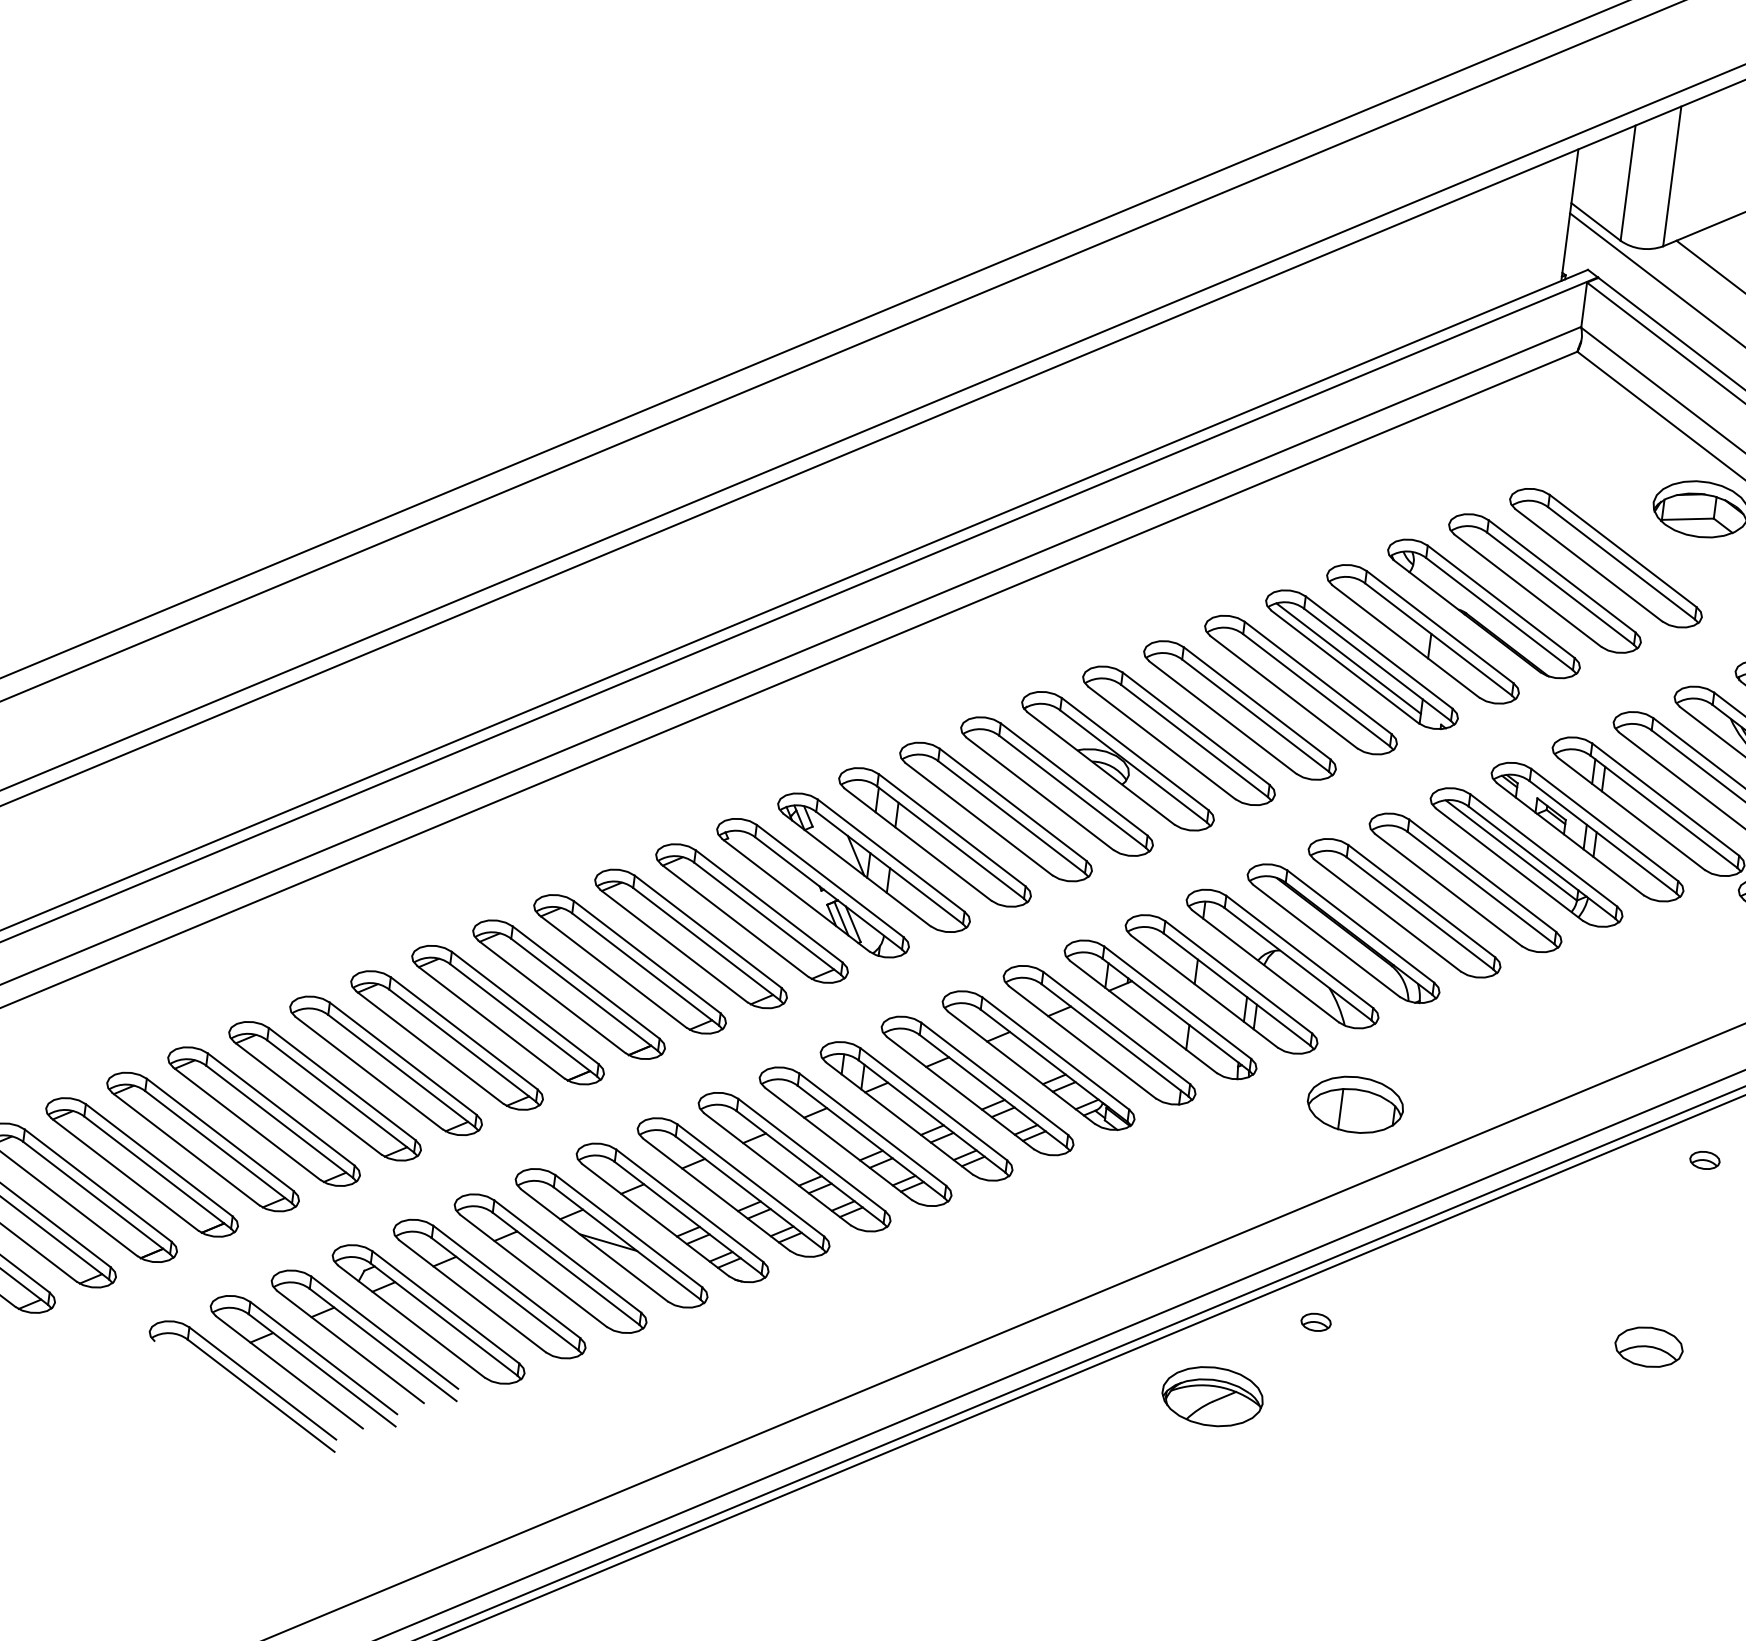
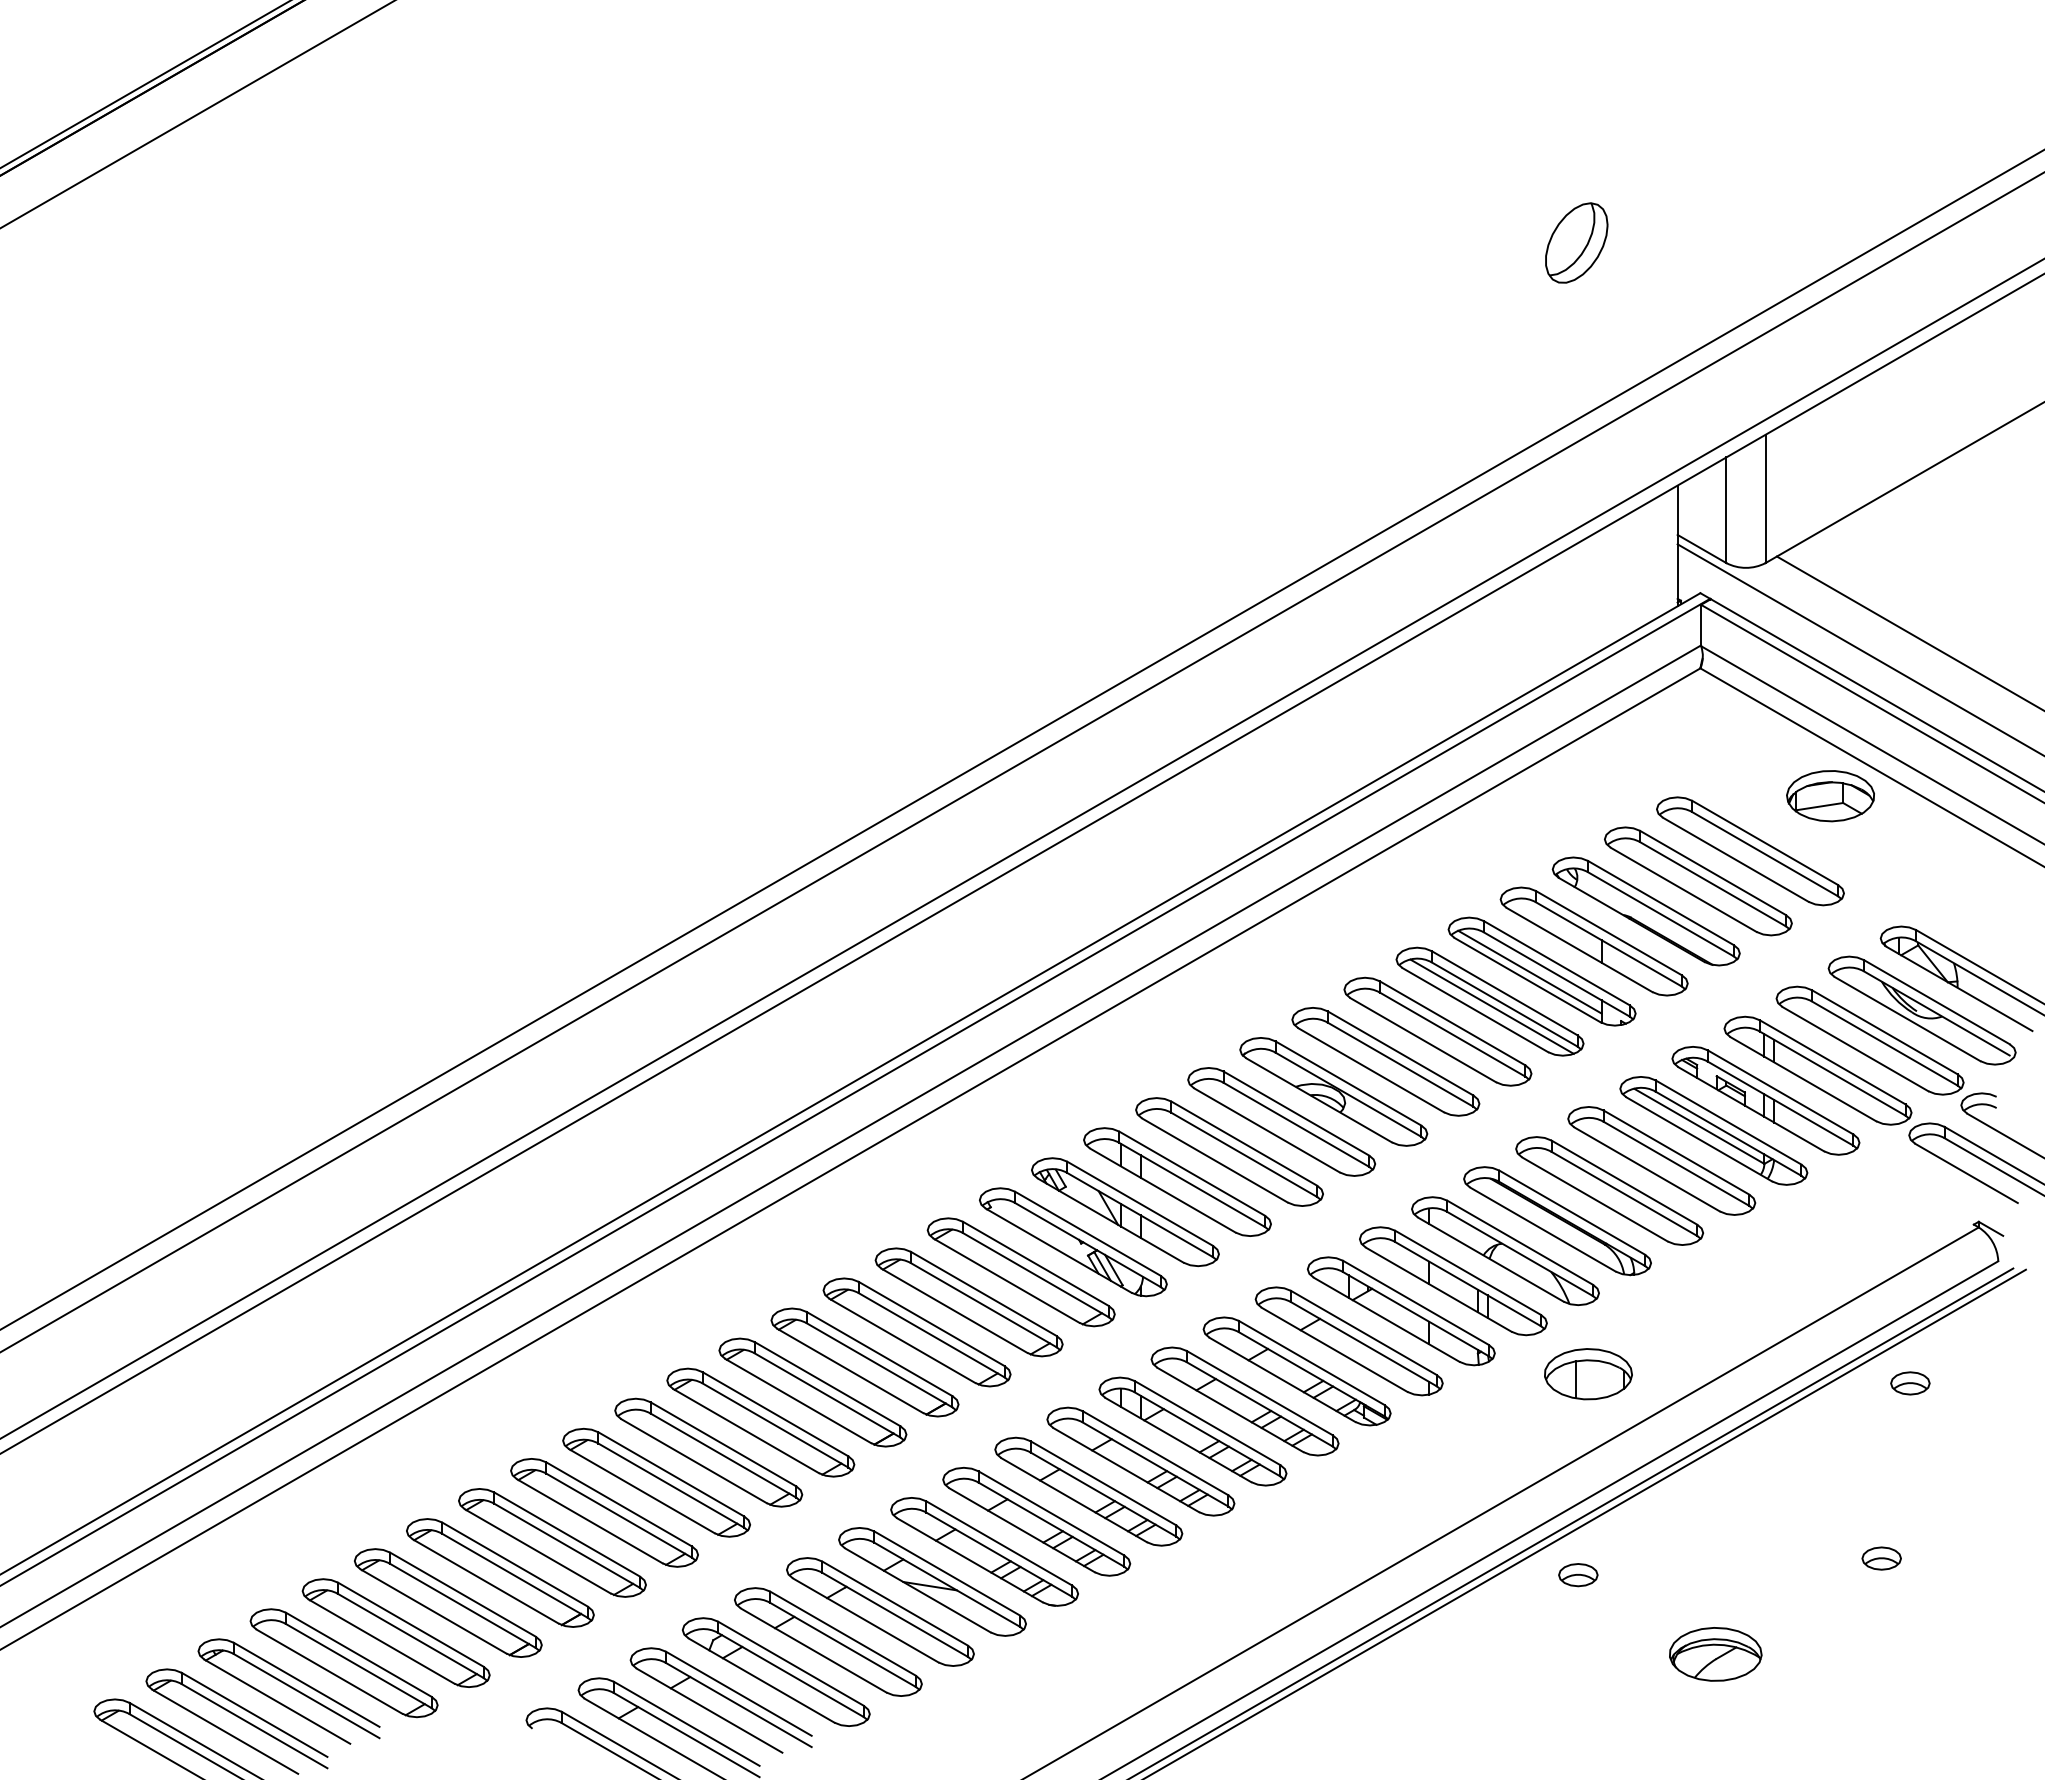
line: (1301, 690) -> (1491, 1006), added
part: (1705, 1160) -> (1910, 1383), size x1.43
part: (1316, 1322) -> (1578, 1575), size x1.43
part: (1648, 1347) -> (1881, 1558), size x0.62
part: (1212, 1396) -> (1715, 1654), moved

